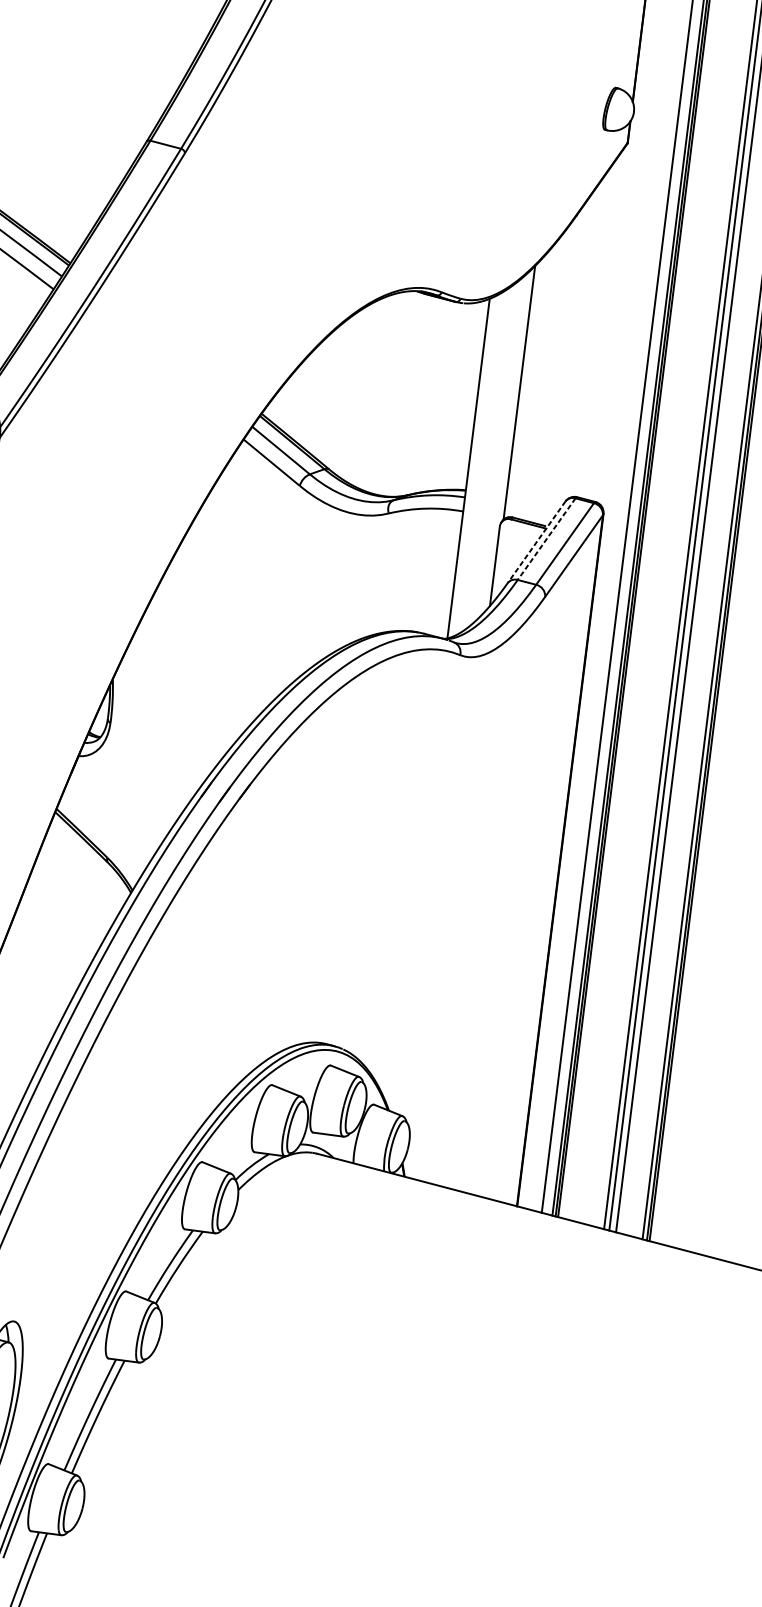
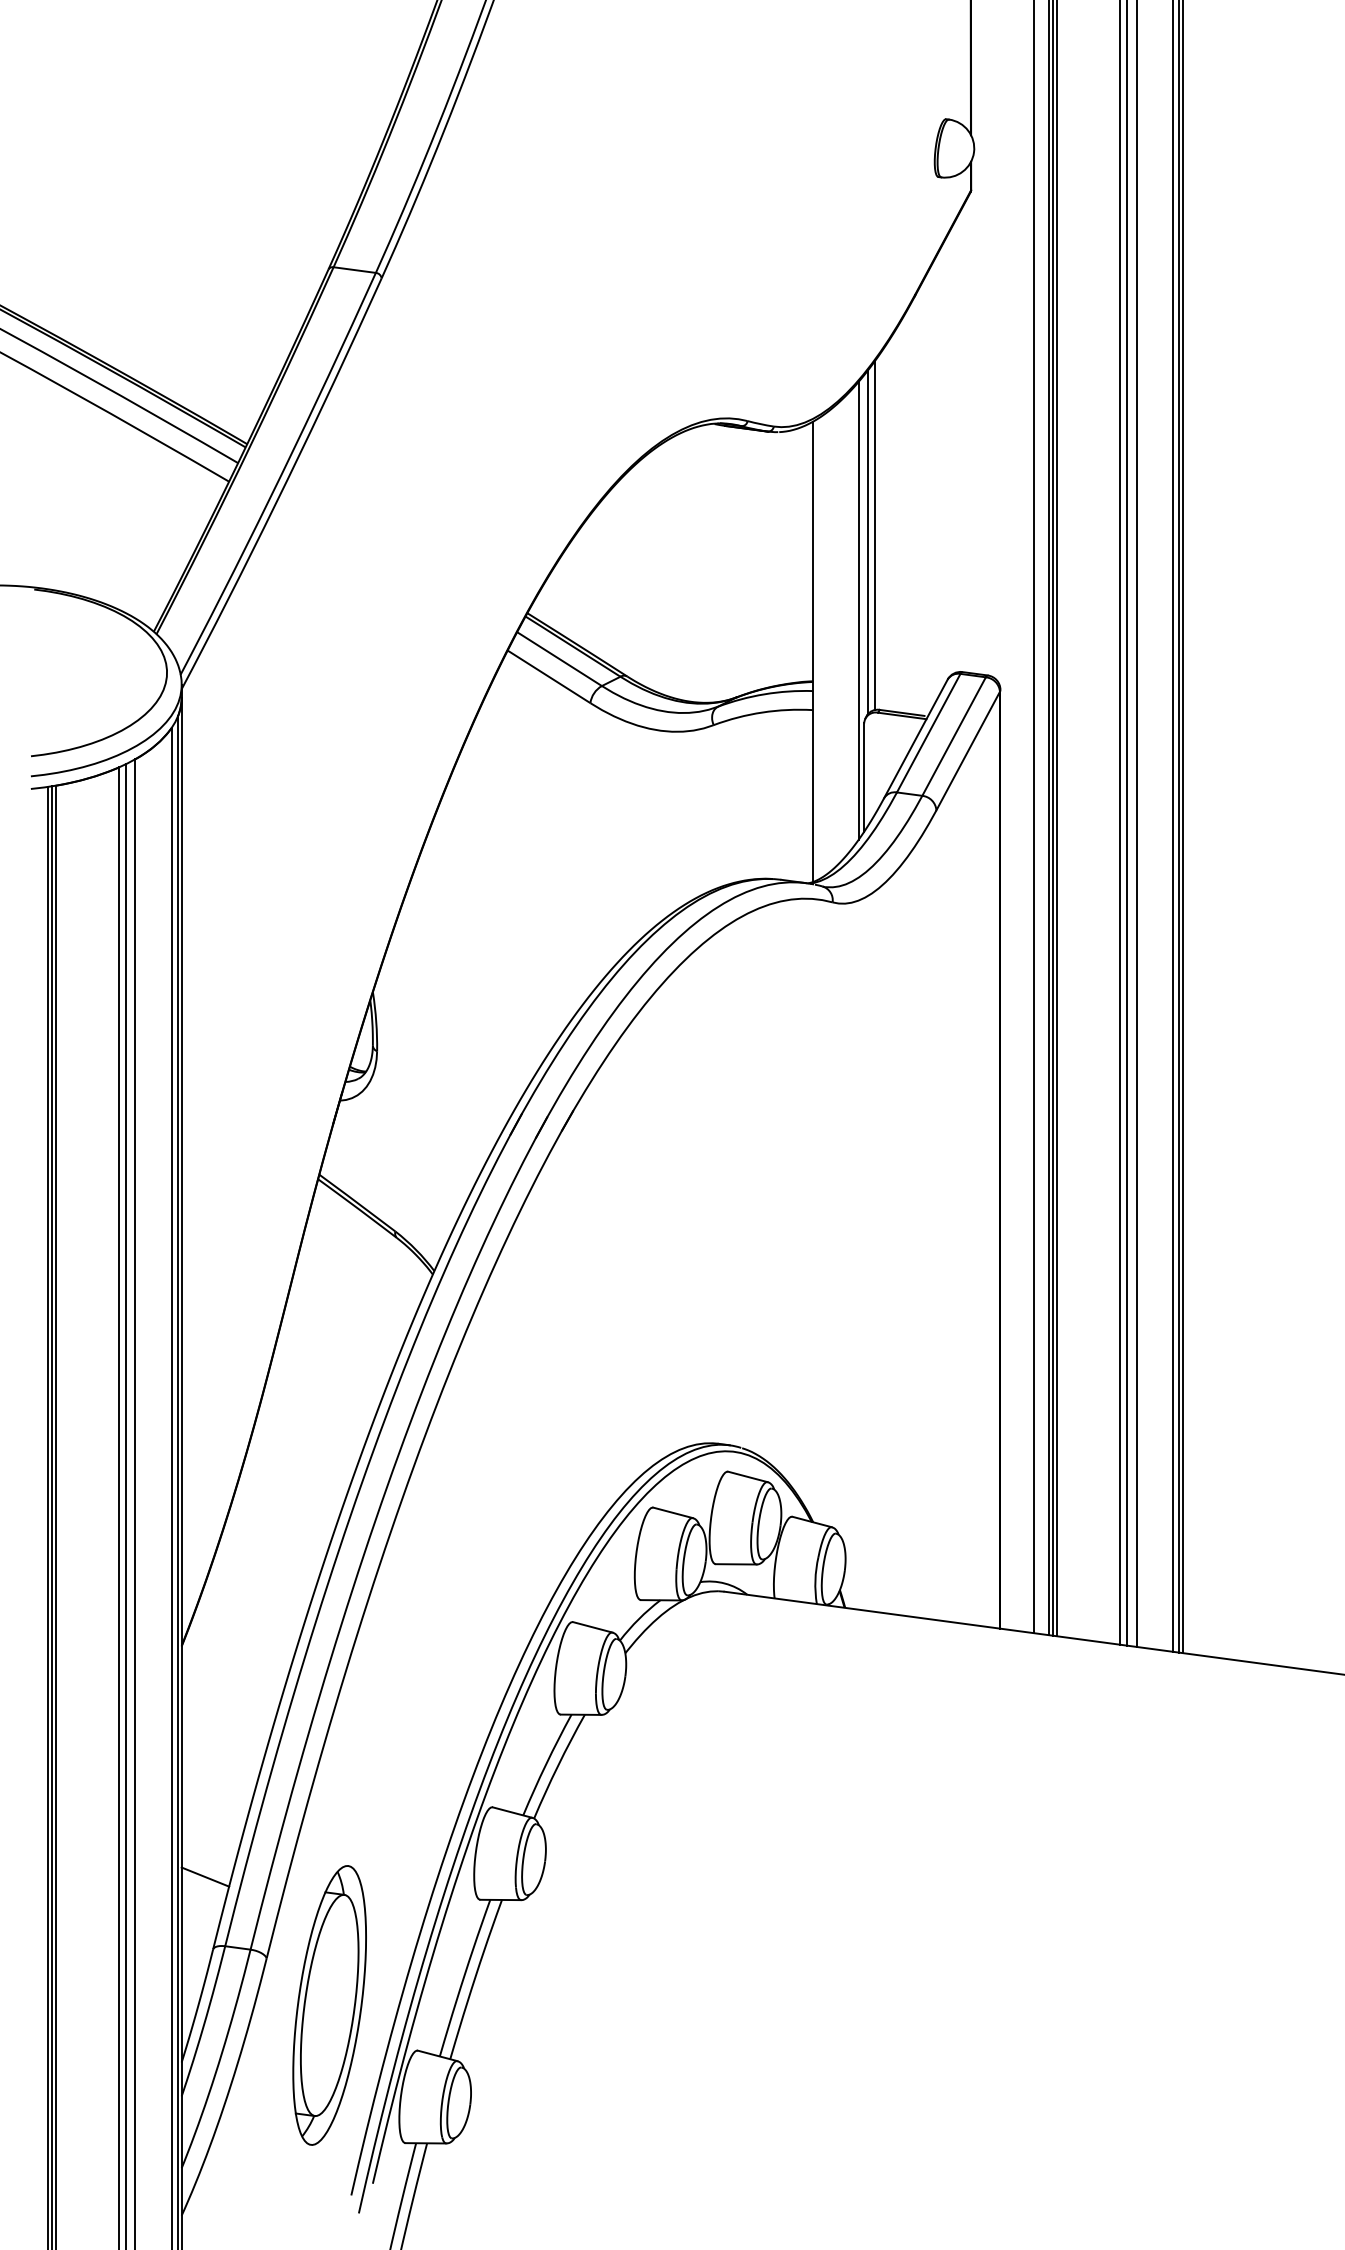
line: (525, 388) -> (875, 535), added
line: (506, 442) -> (858, 610), added
line: (546, 539) -> (928, 733), dashed -> solid
line: (536, 542) -> (915, 739), dashed -> solid

